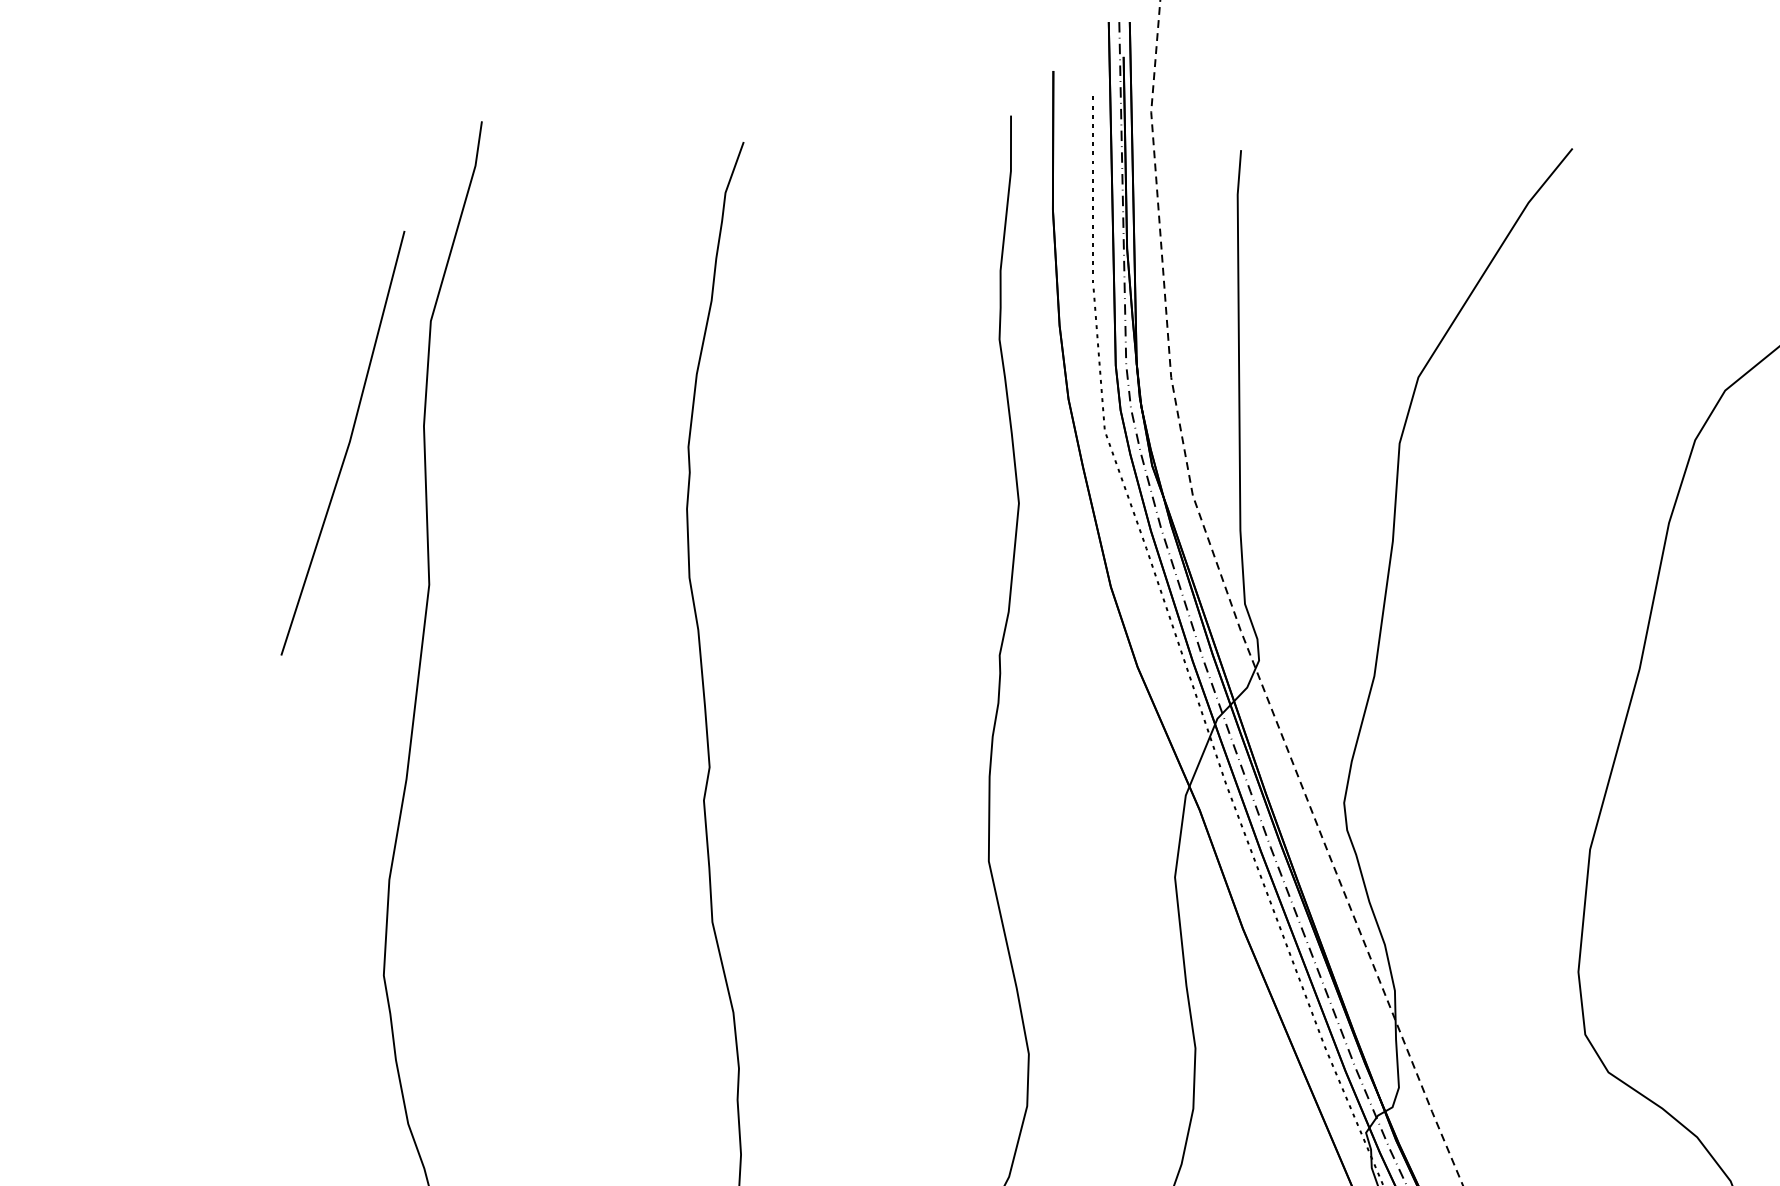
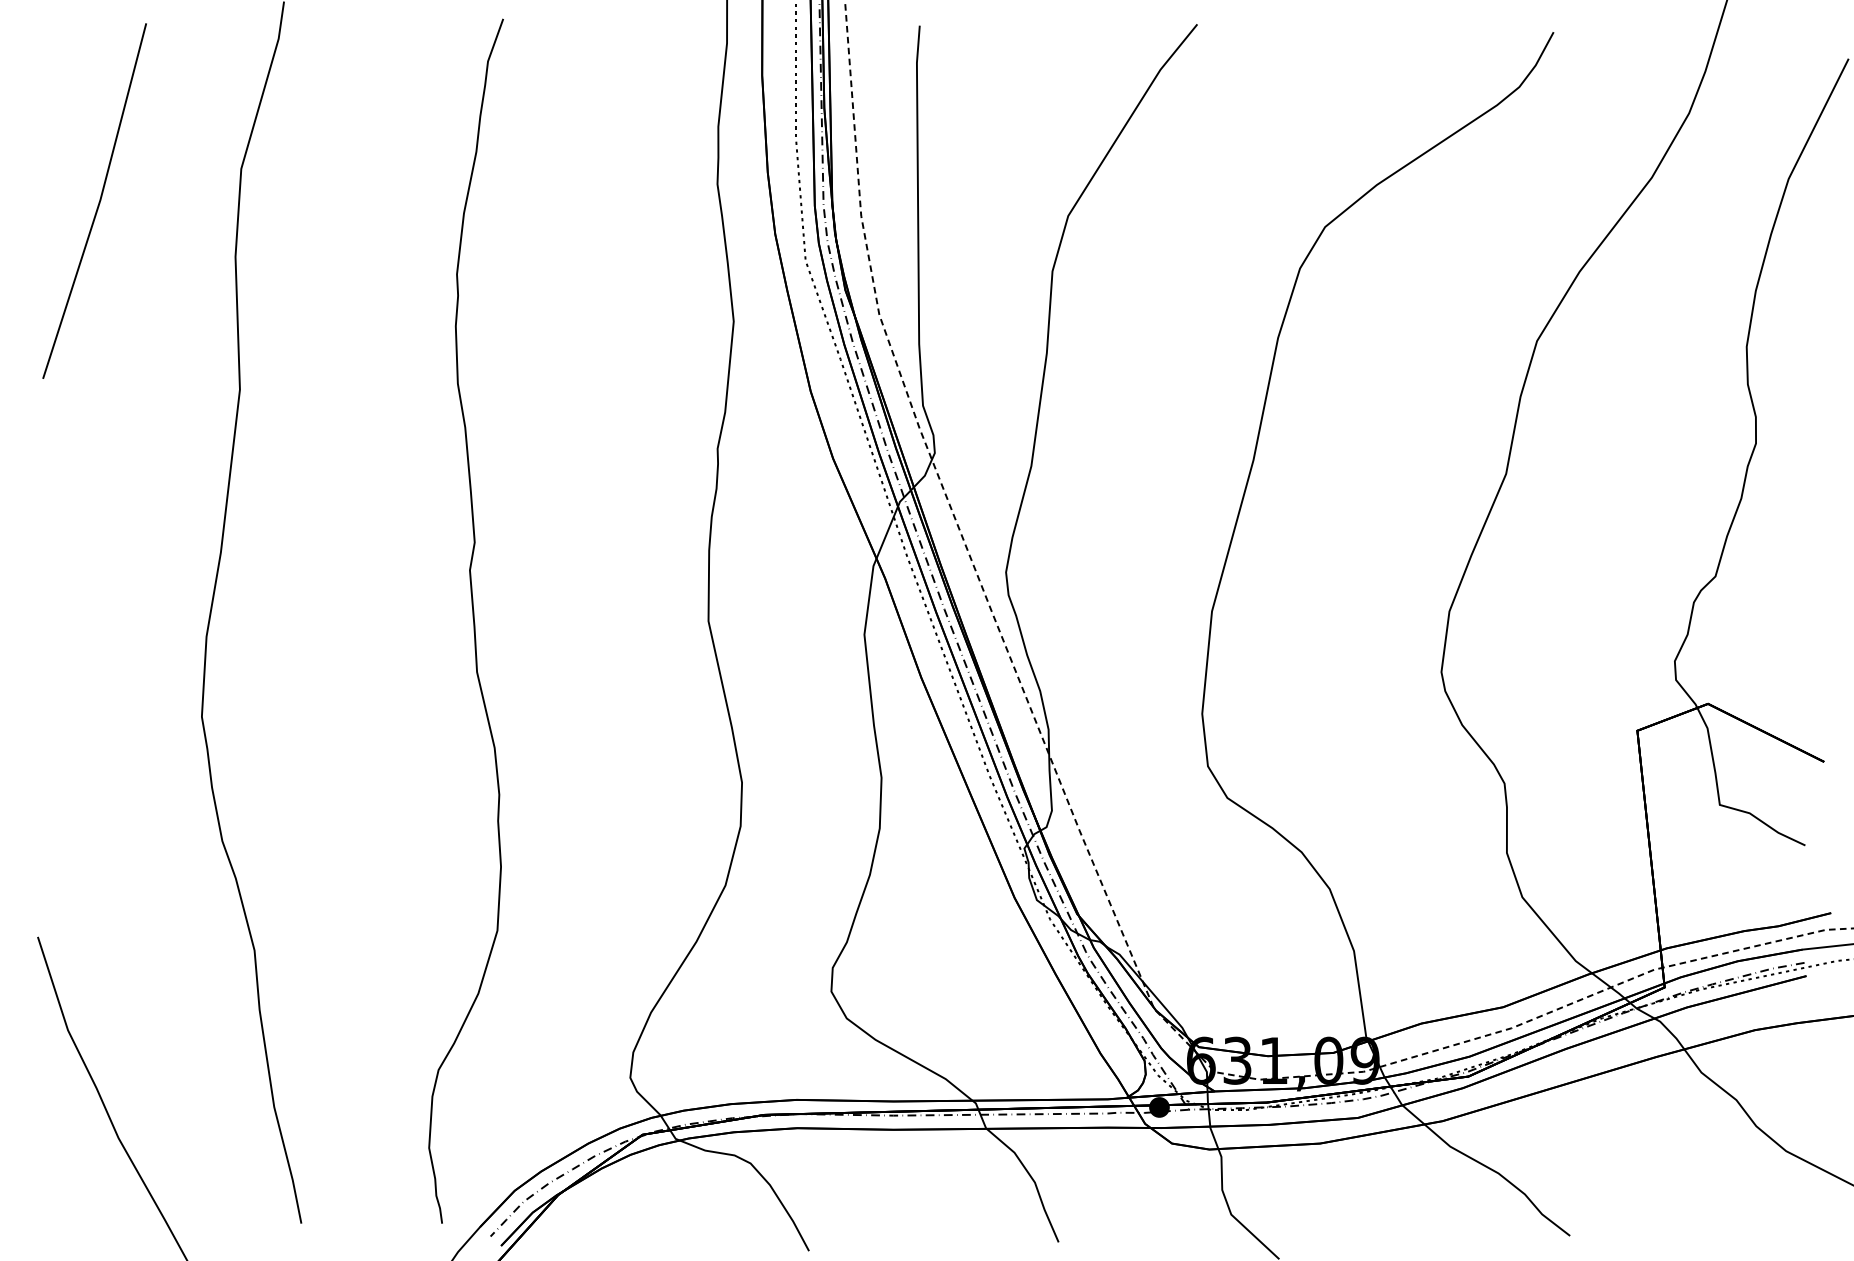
line: (347, 444) -> (98, 202), moved

